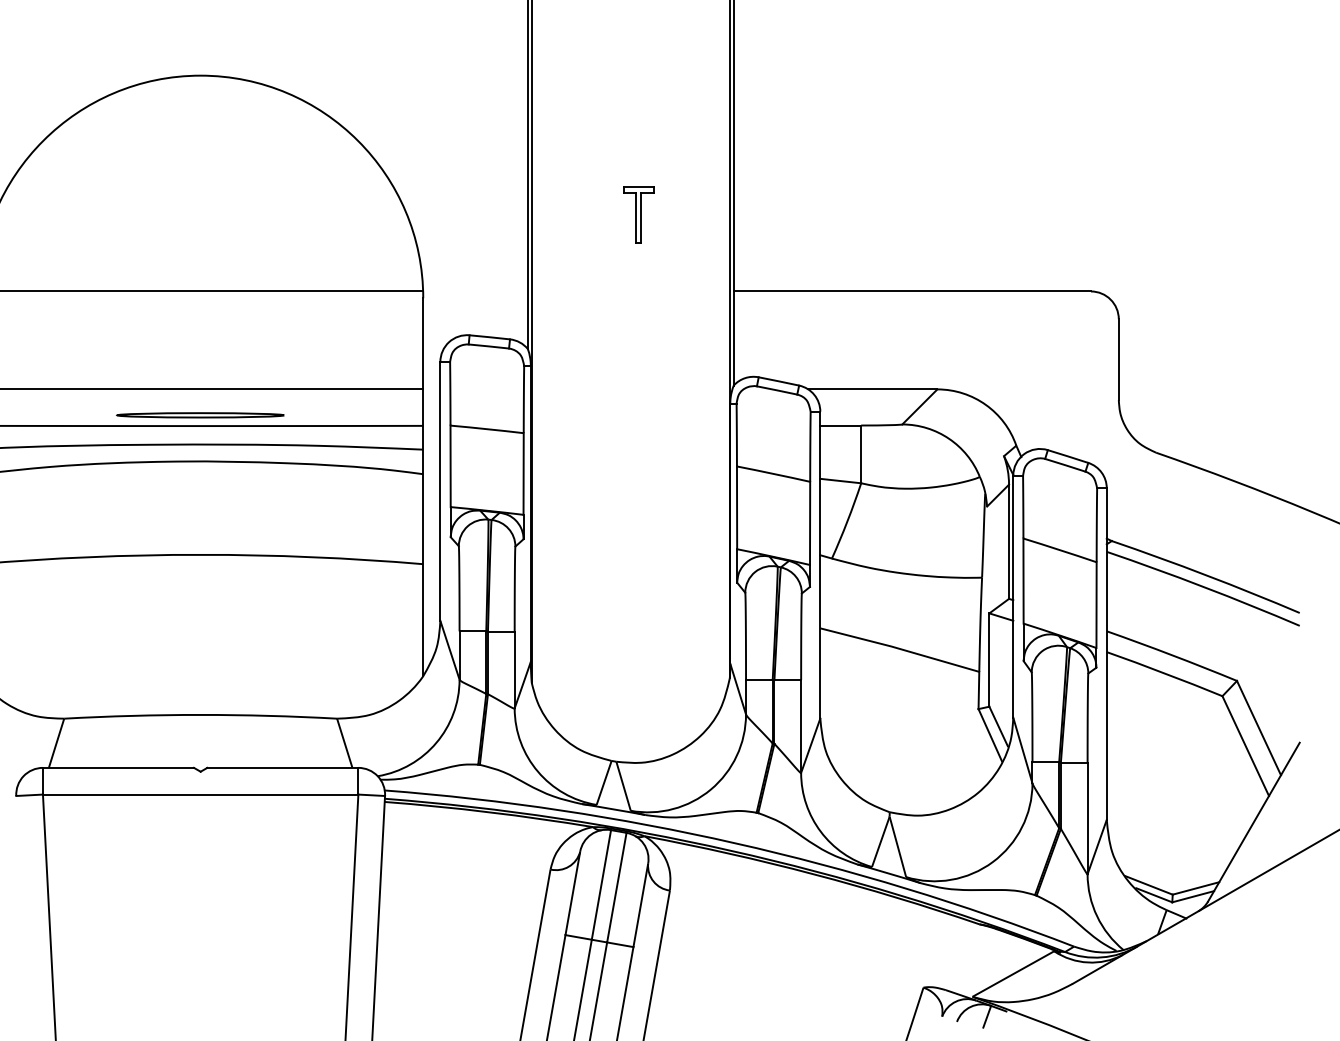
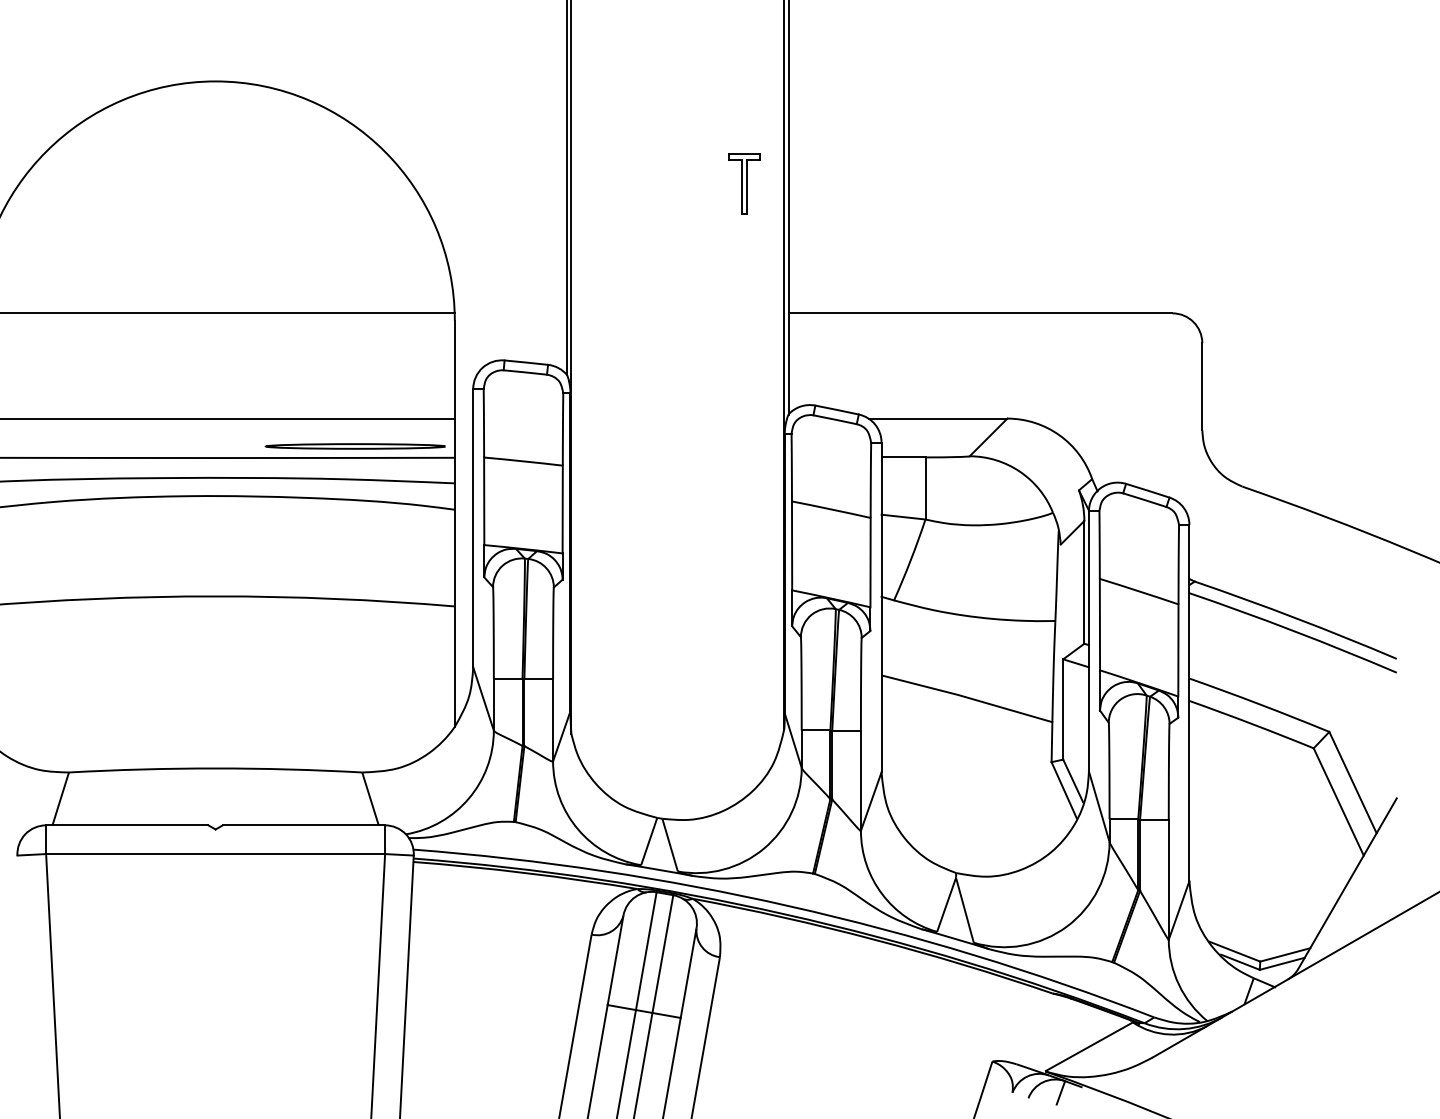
part: (638, 214) -> (744, 183), moved
part: (199, 415) -> (354, 446), moved

